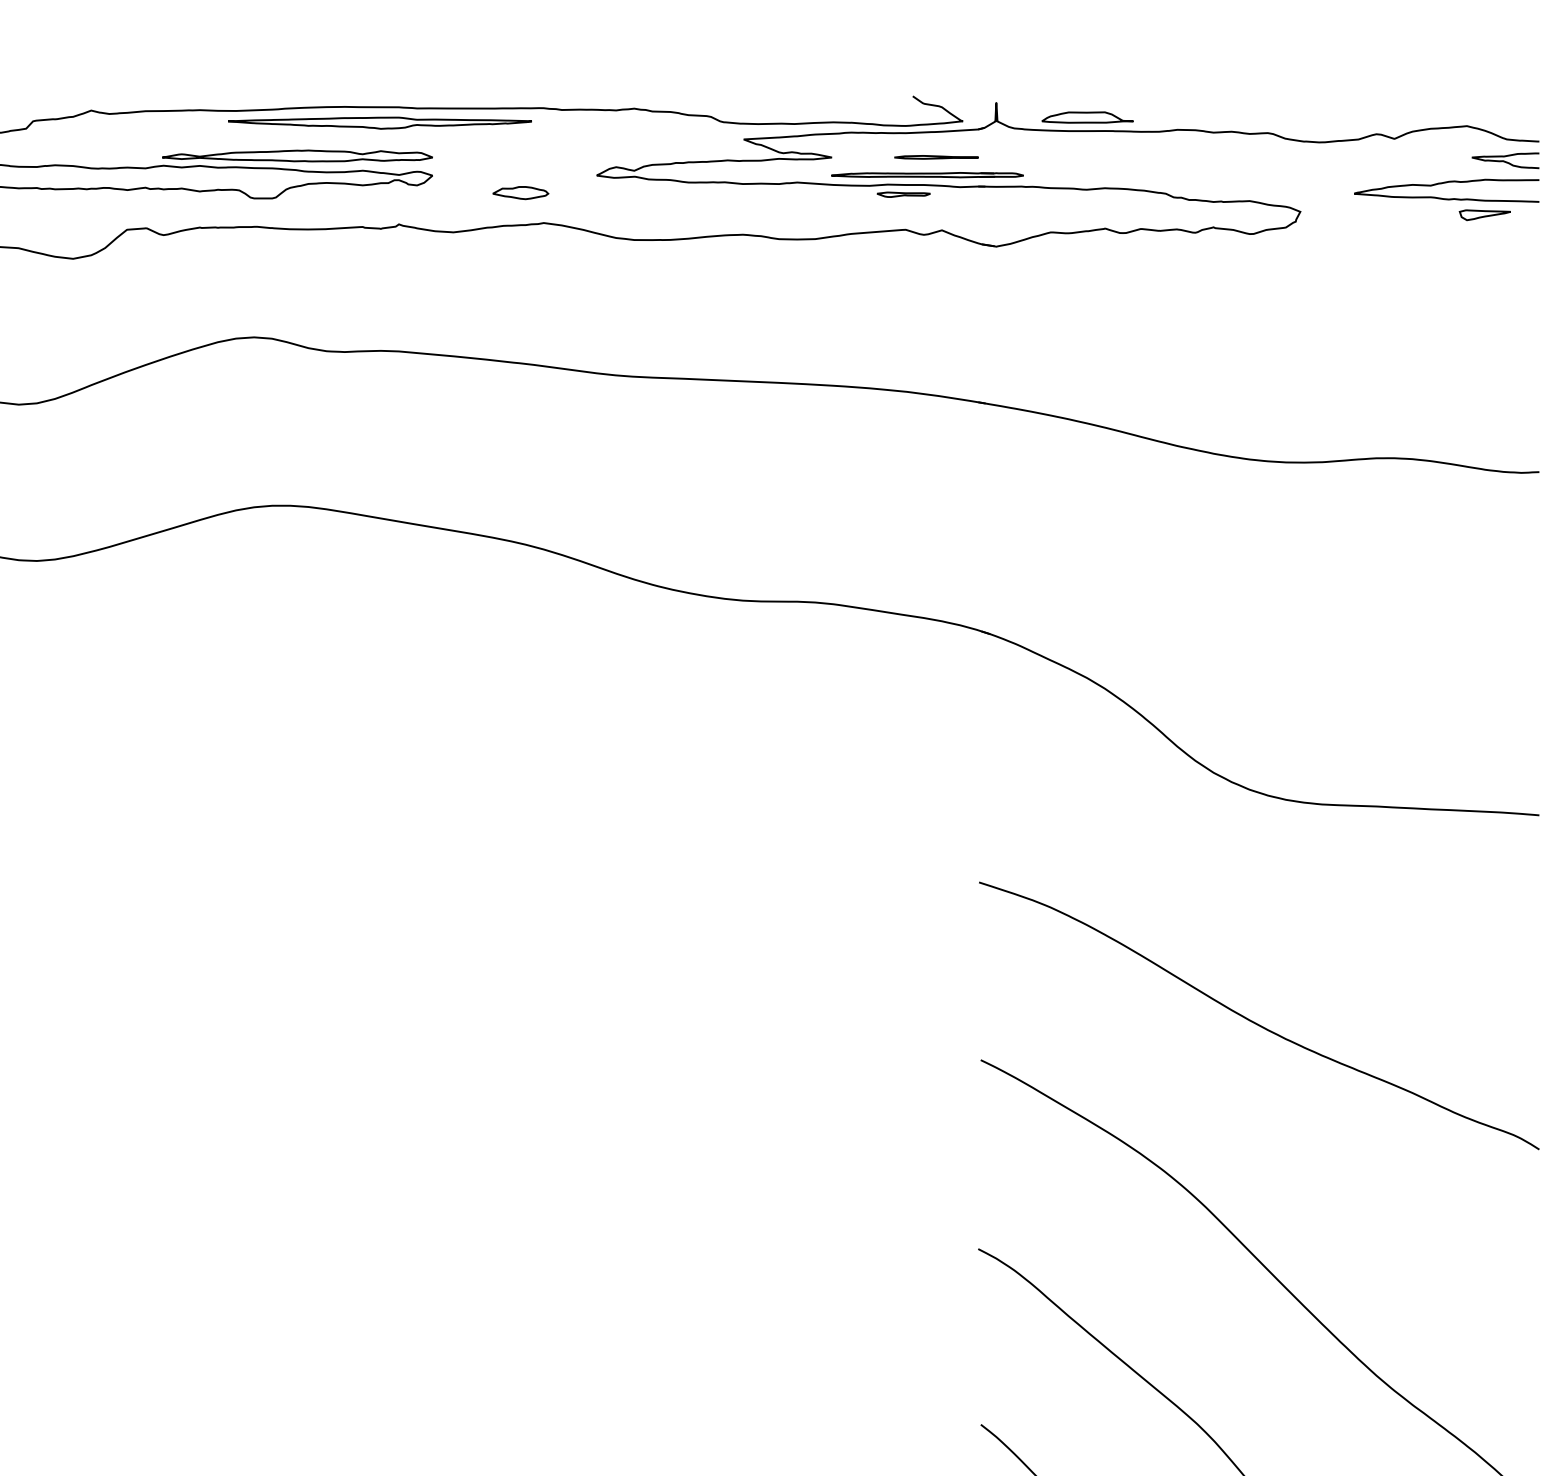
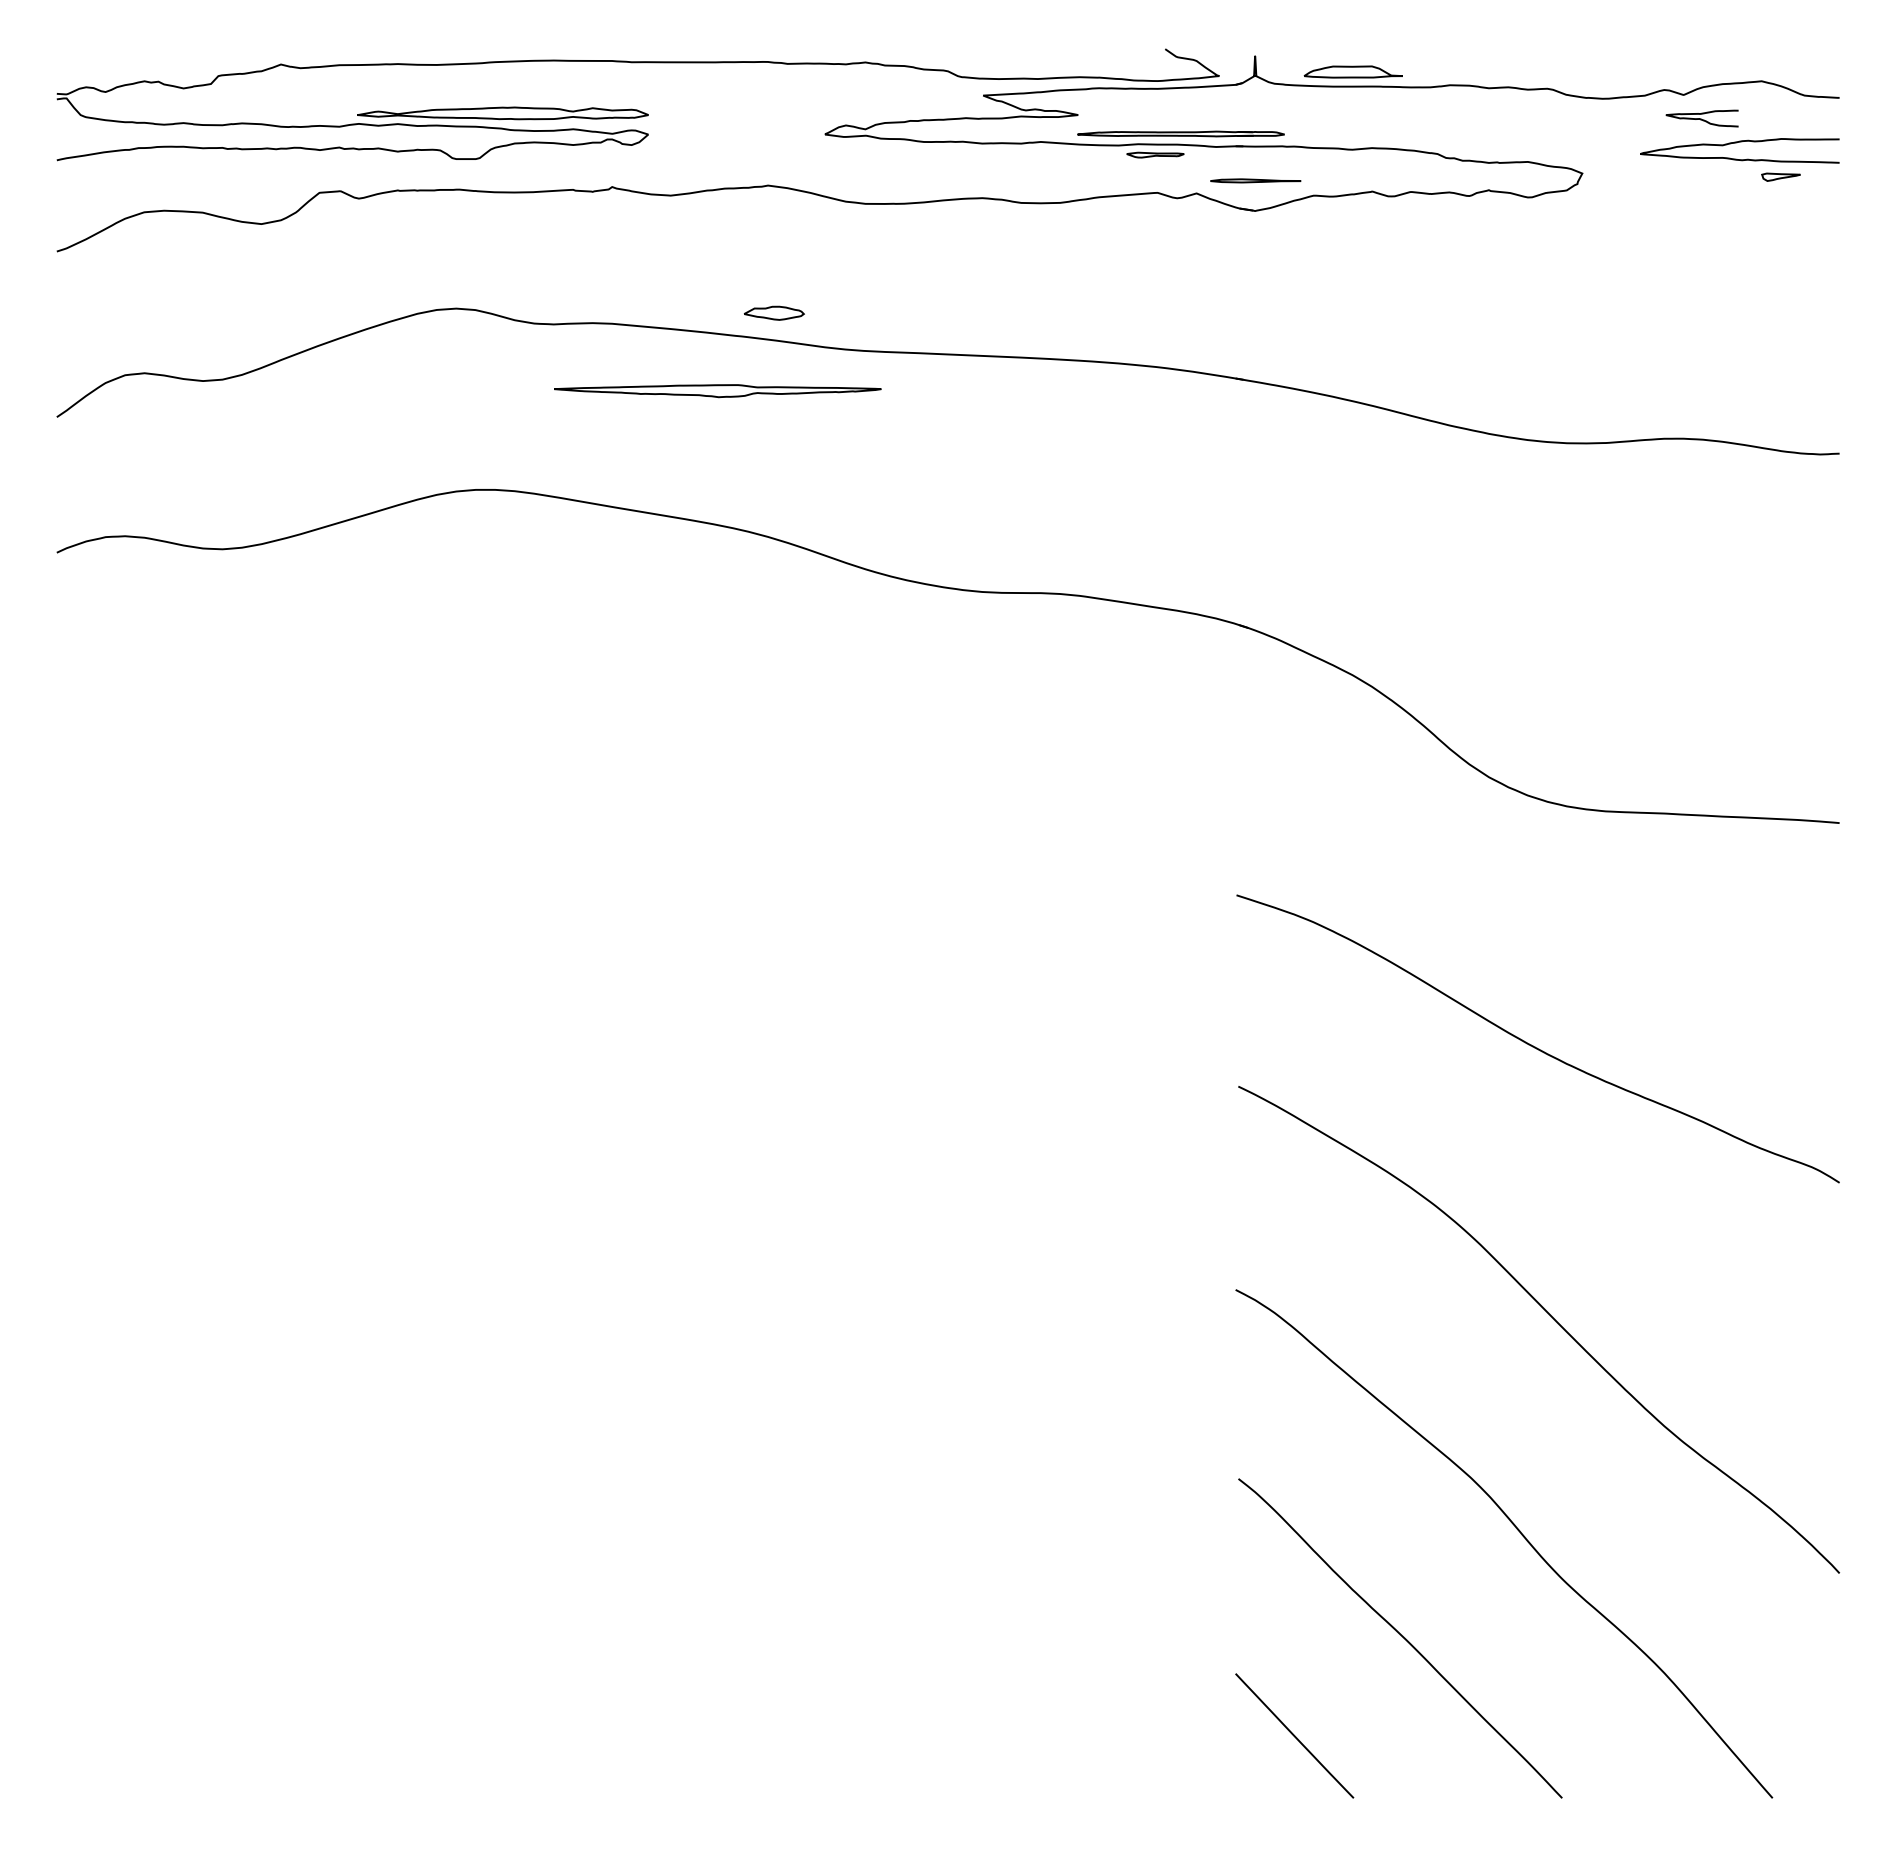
part: (379, 123) -> (717, 391), moved
part: (936, 157) -> (1255, 180), moved
curve: (1504, 160) -> (1701, 118), moved
part: (520, 192) -> (774, 312), moved
part: (1484, 215) -> (1780, 177), size x0.7

